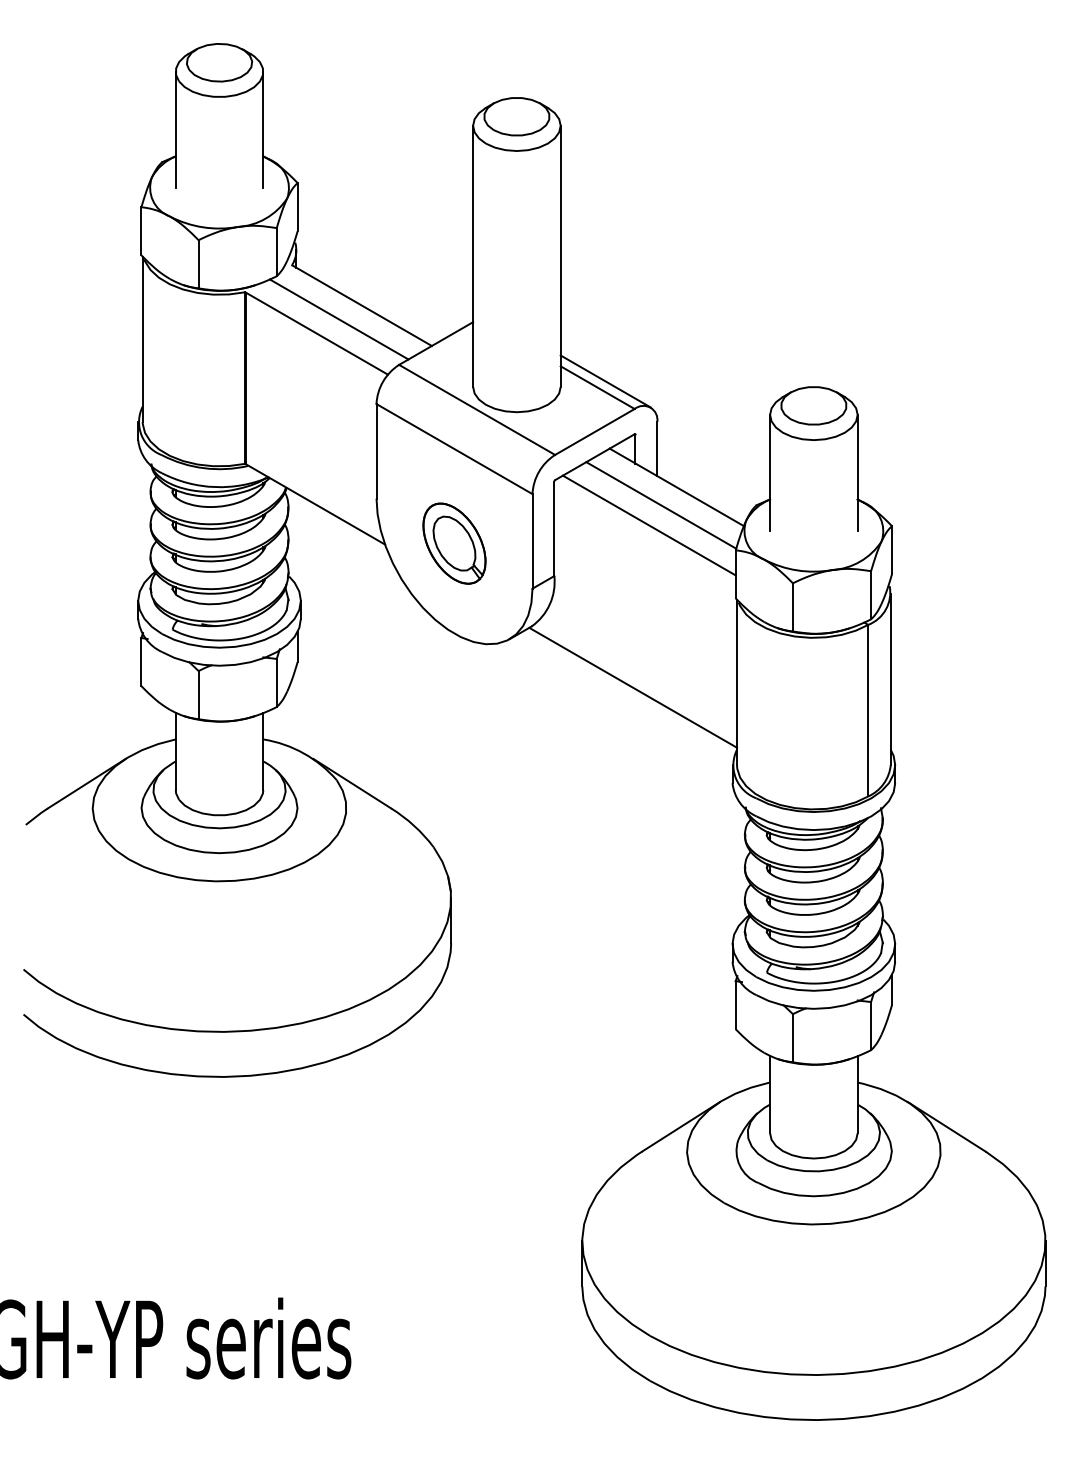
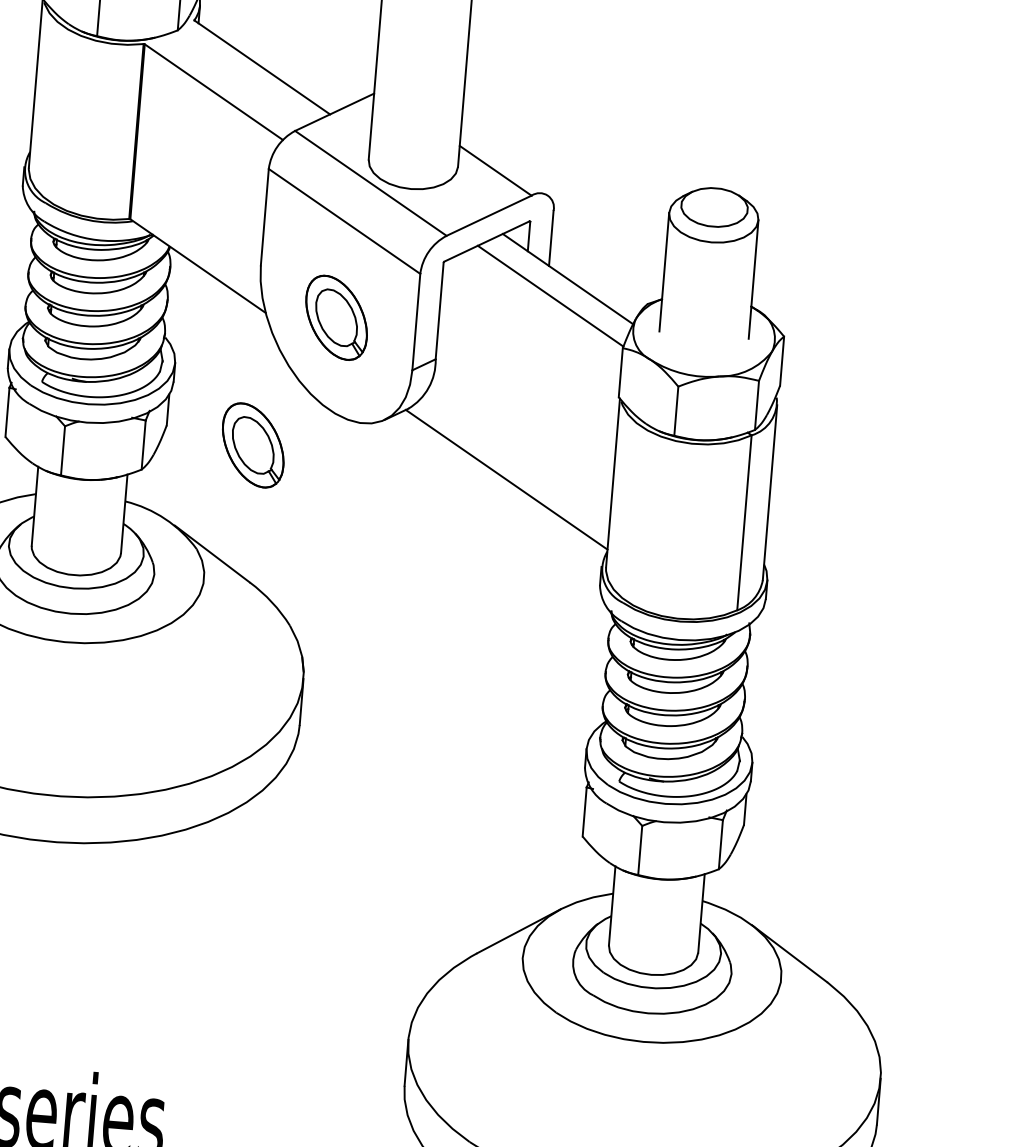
line: (338, 319) -> (237, 79), removed
line: (605, 381) -> (504, 165), removed
line: (648, 525) -> (535, 315), removed
part: (383, 674) -> (253, 445), added

